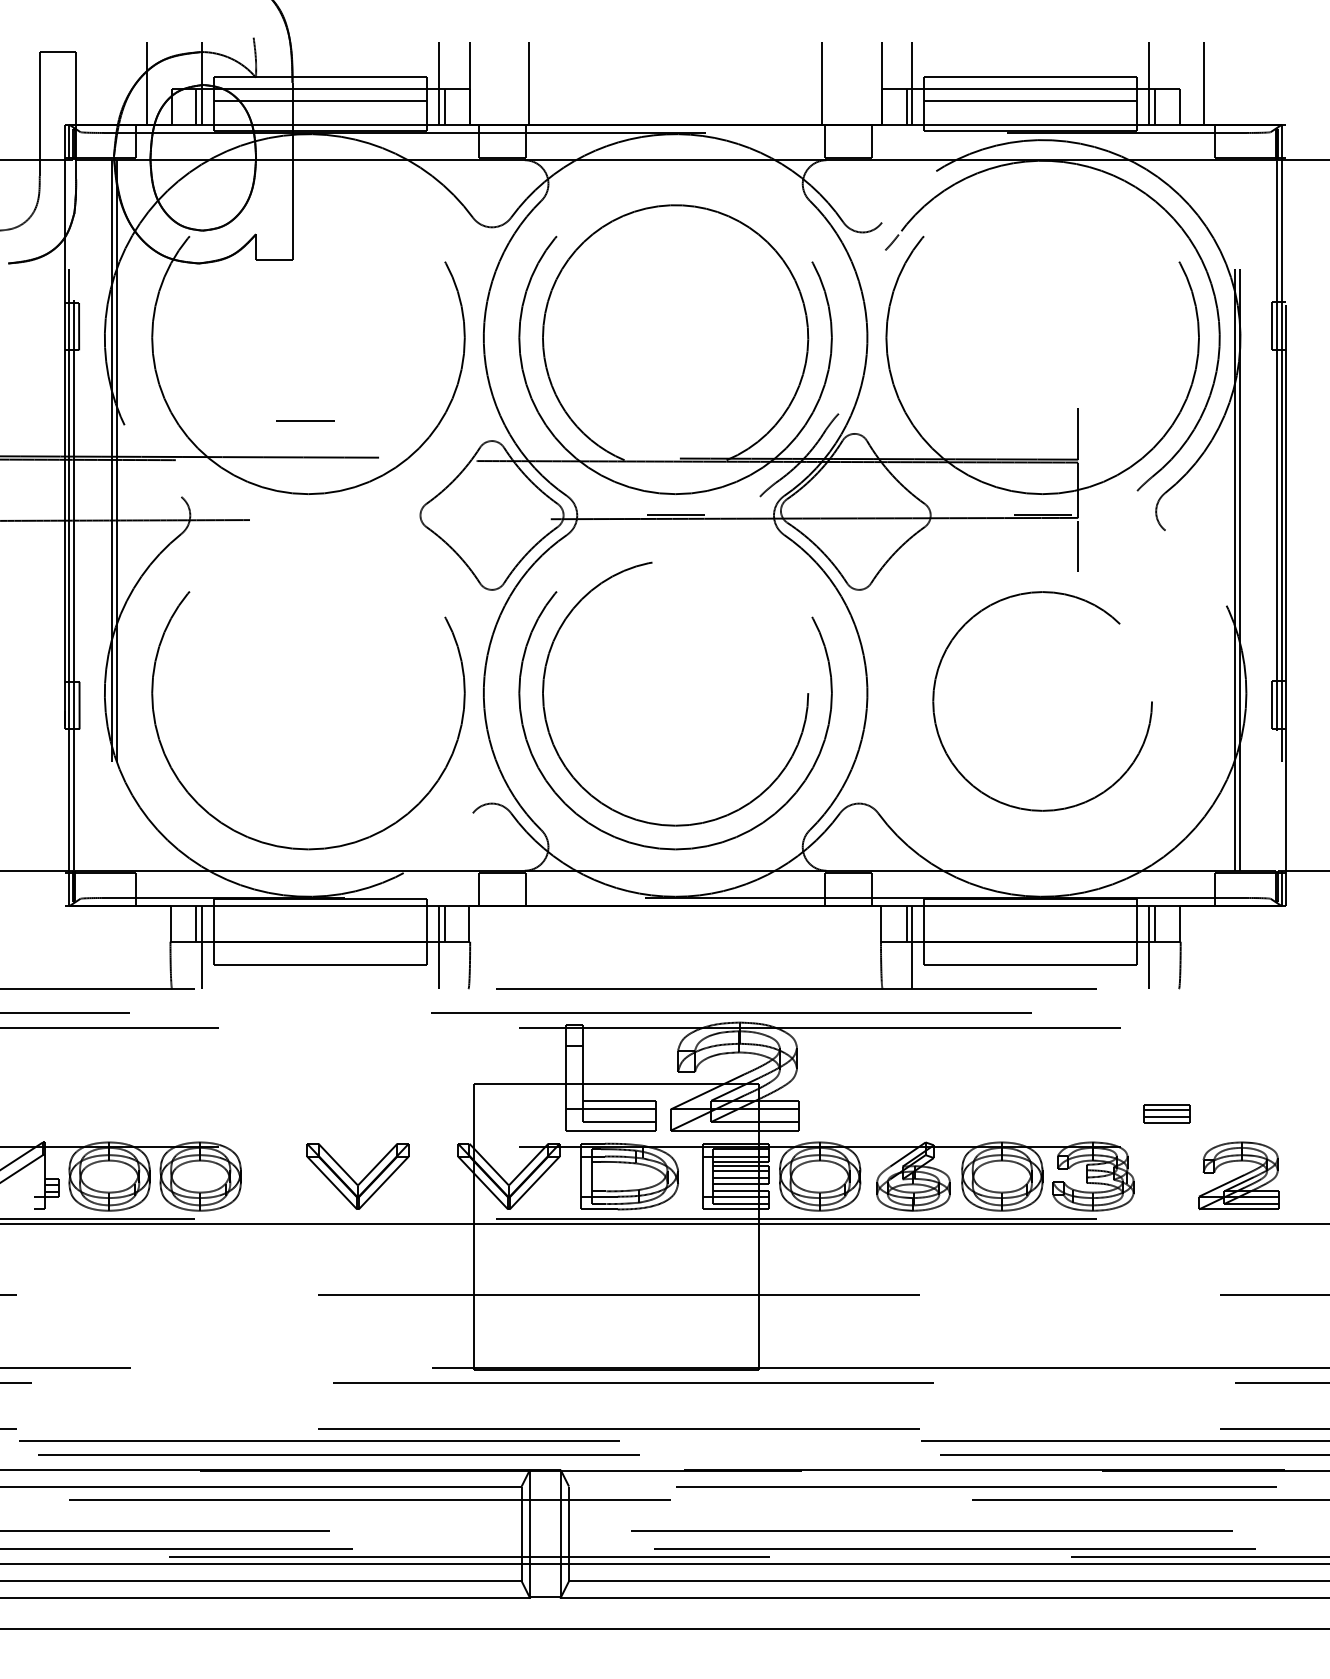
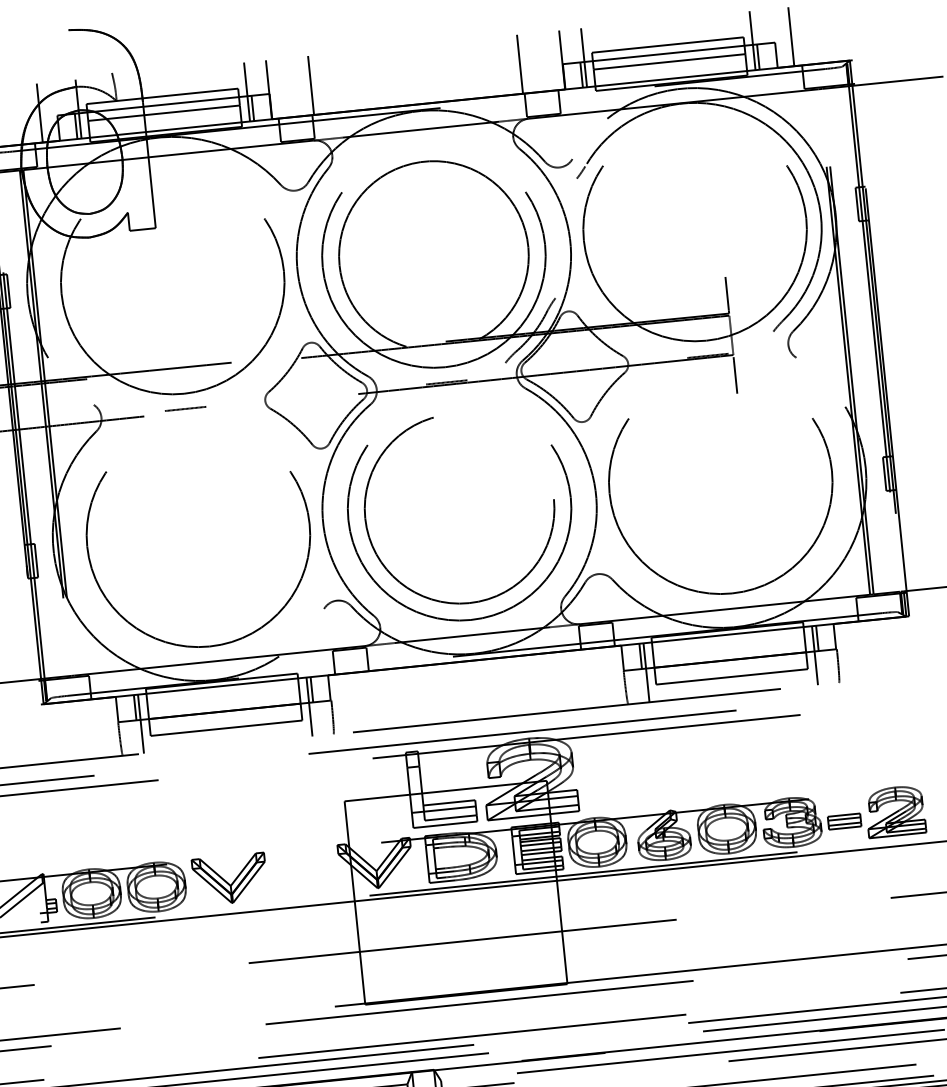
line: (305, 420) -> (185, 408), moved
circle: (1042, 720) -> (722, 501), size x1.43
part: (1166, 1113) -> (844, 821), moved
part: (357, 1176) -> (229, 879), moved

